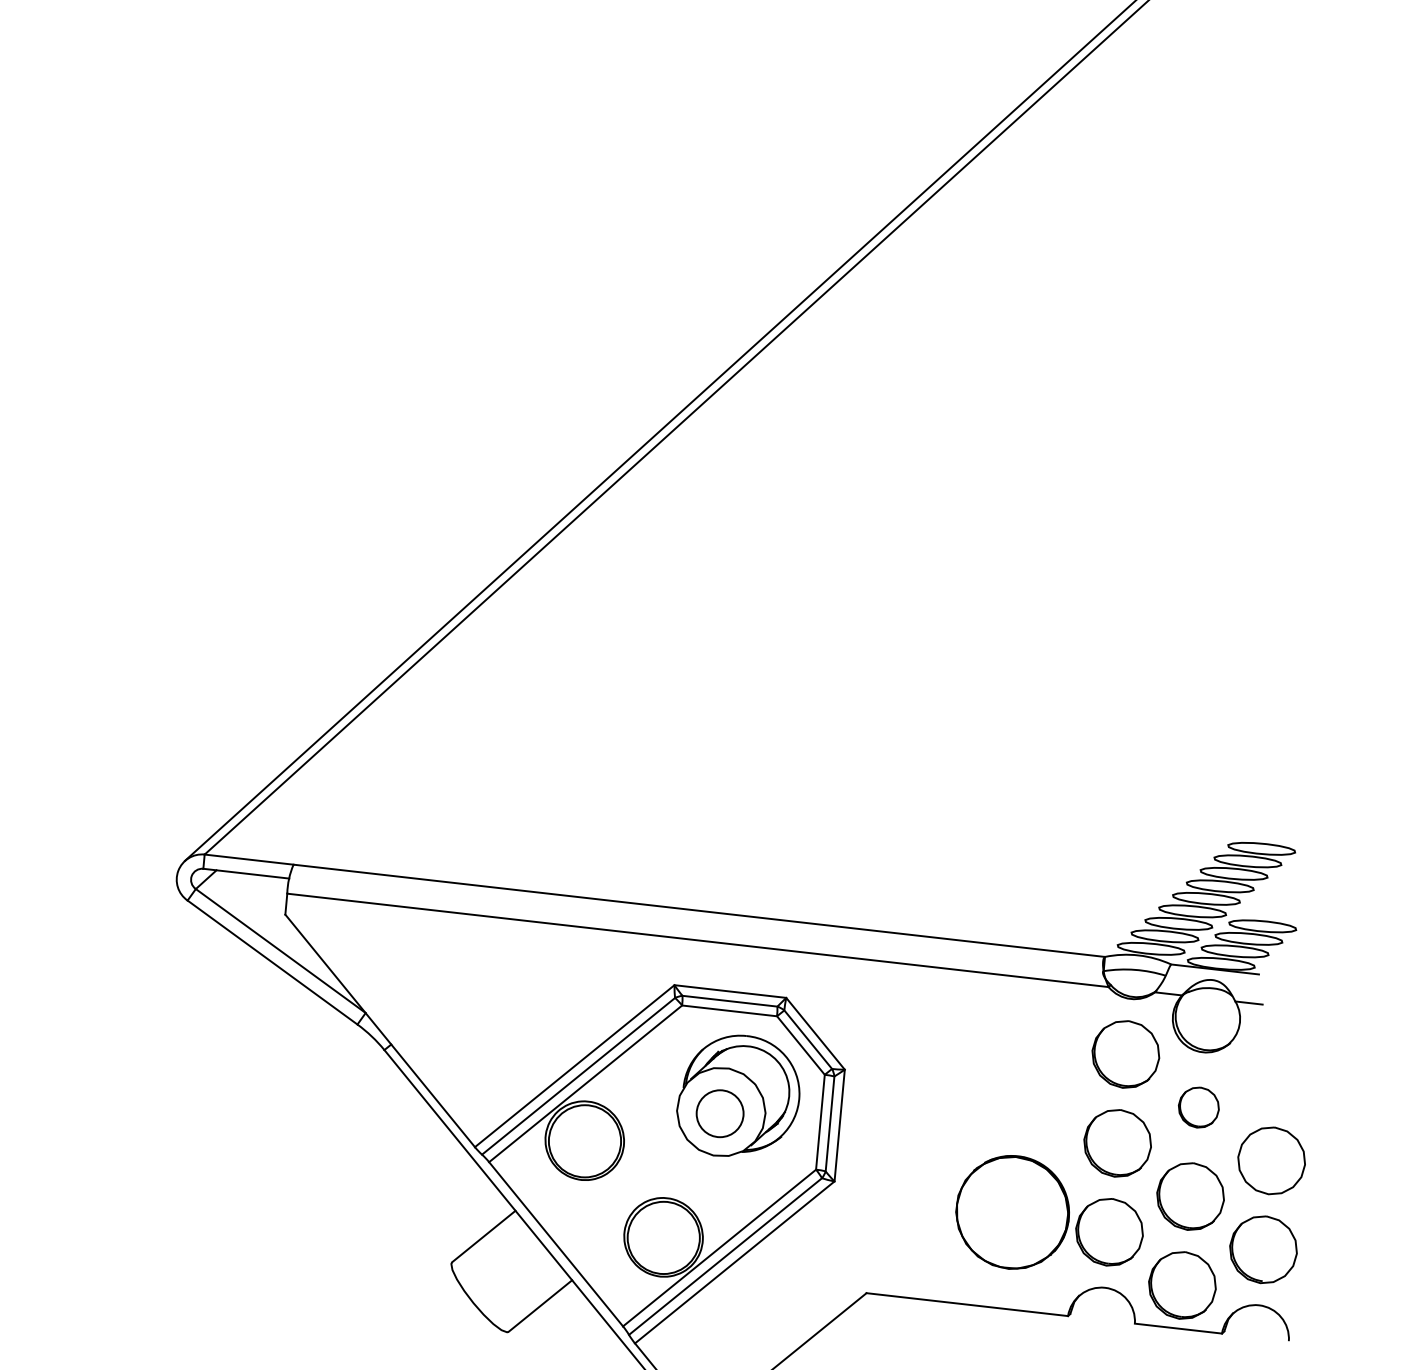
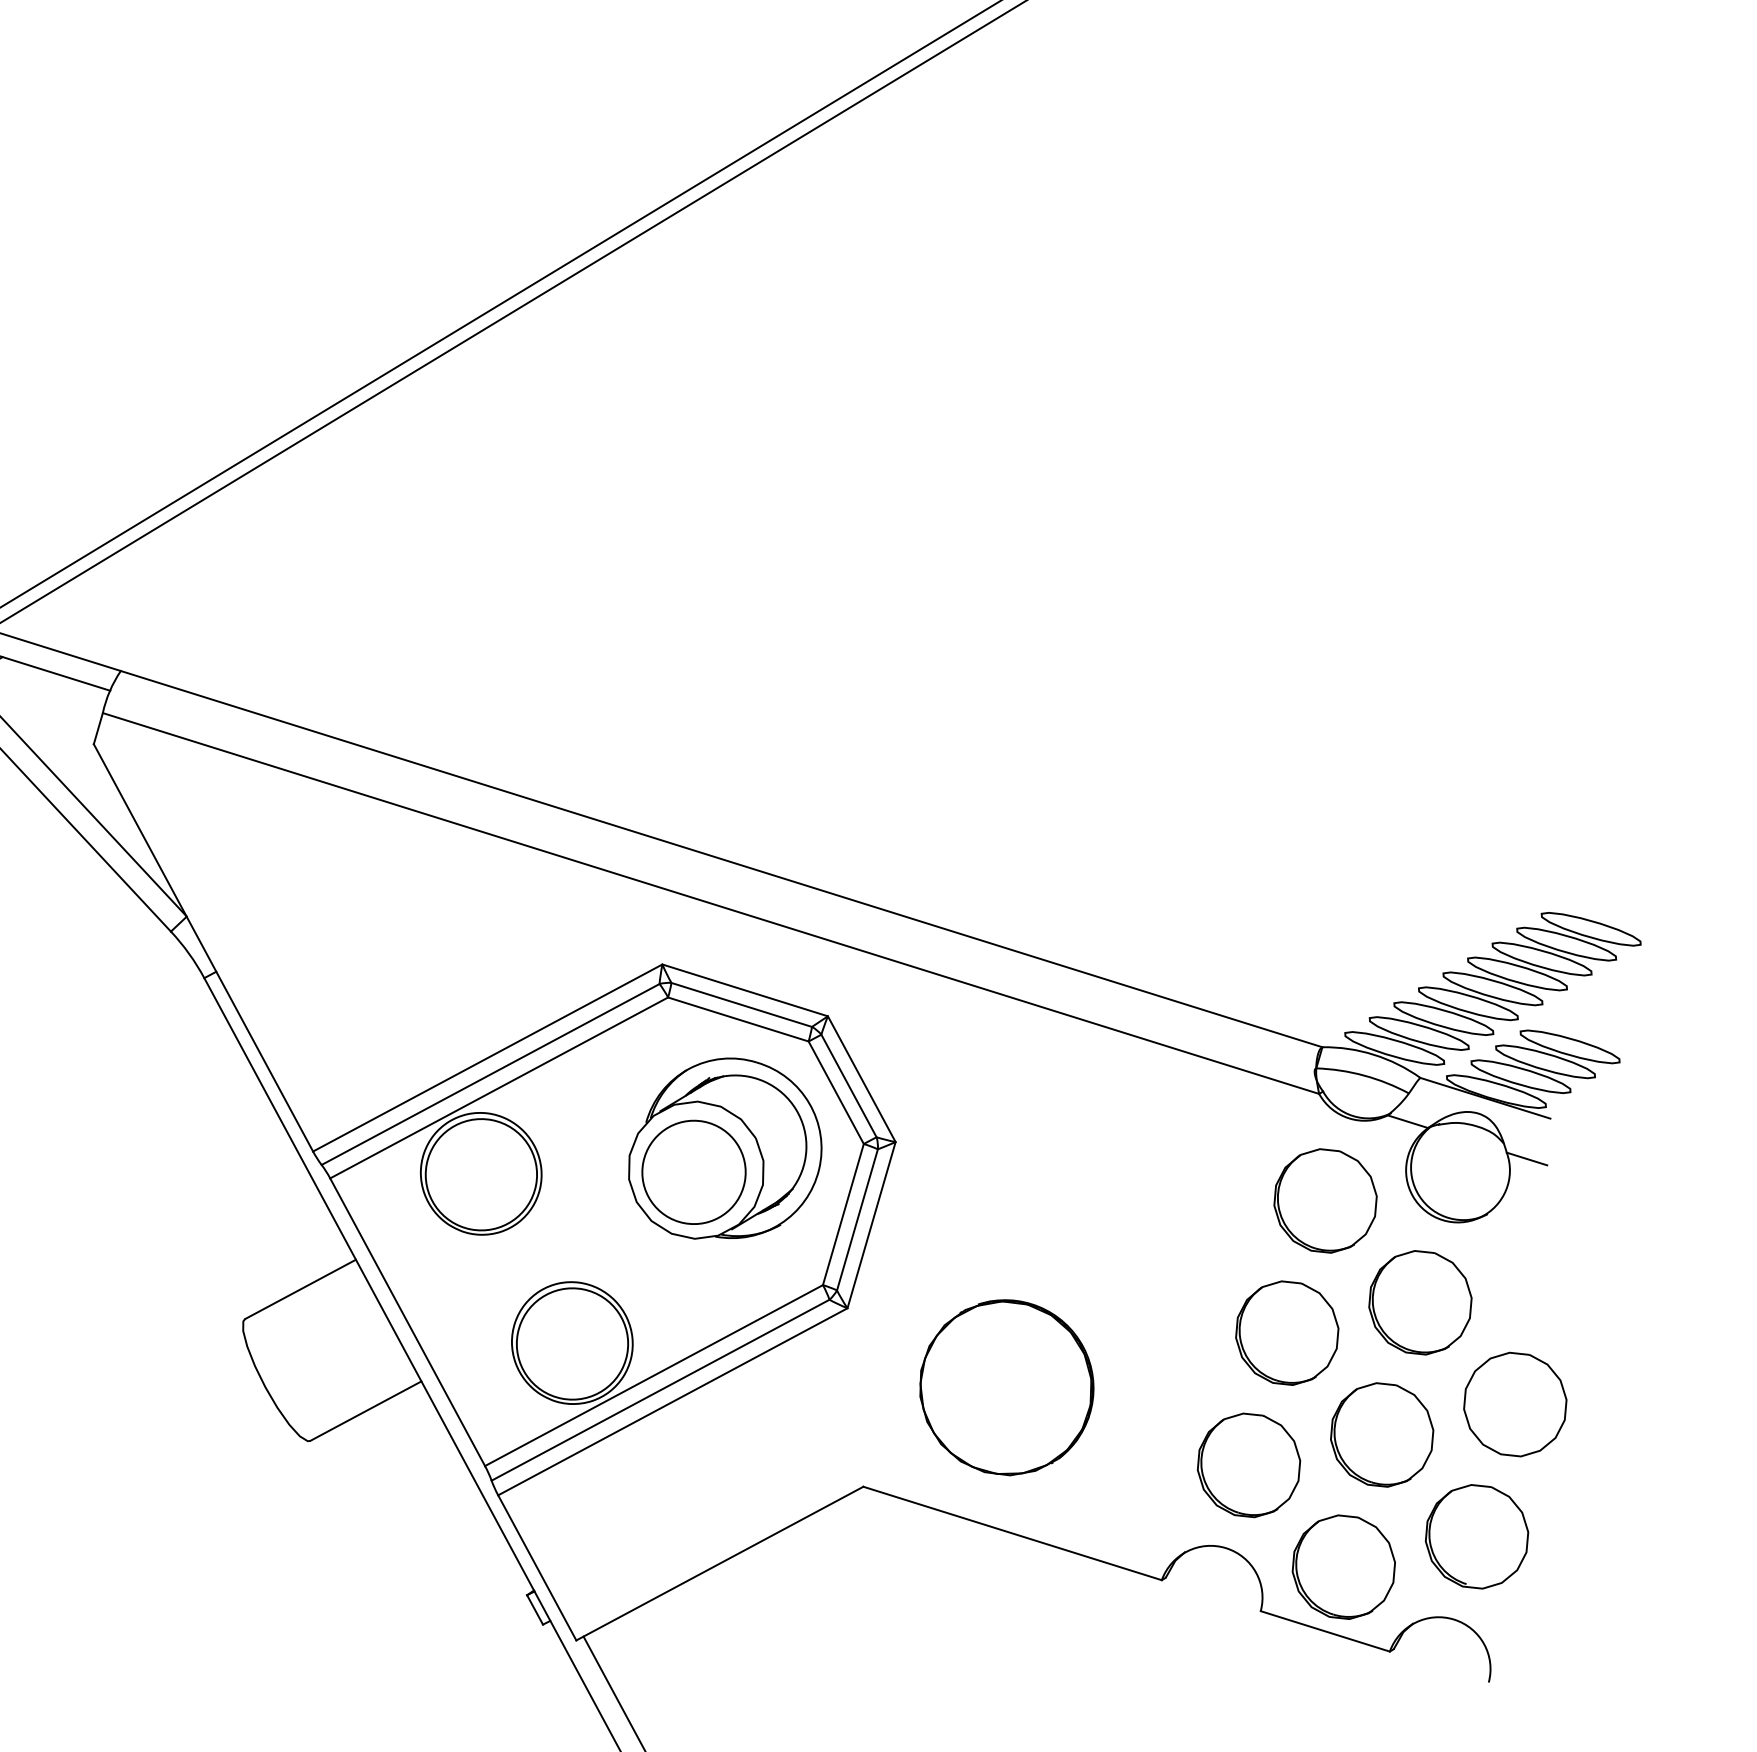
part: (1198, 1107) -> (1420, 1302), size x1.67
circle: (719, 1113) -> (693, 1171), size x1.43
part: (1012, 1212) -> (1006, 1387), moved

